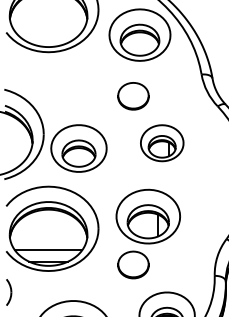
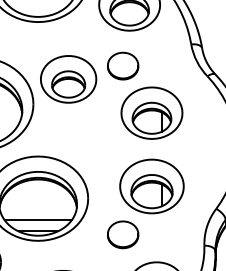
part: (161, 142) -> (151, 112), size x1.43
part: (78, 148) -> (68, 79), moved
part: (147, 216) -> (151, 186), moved

